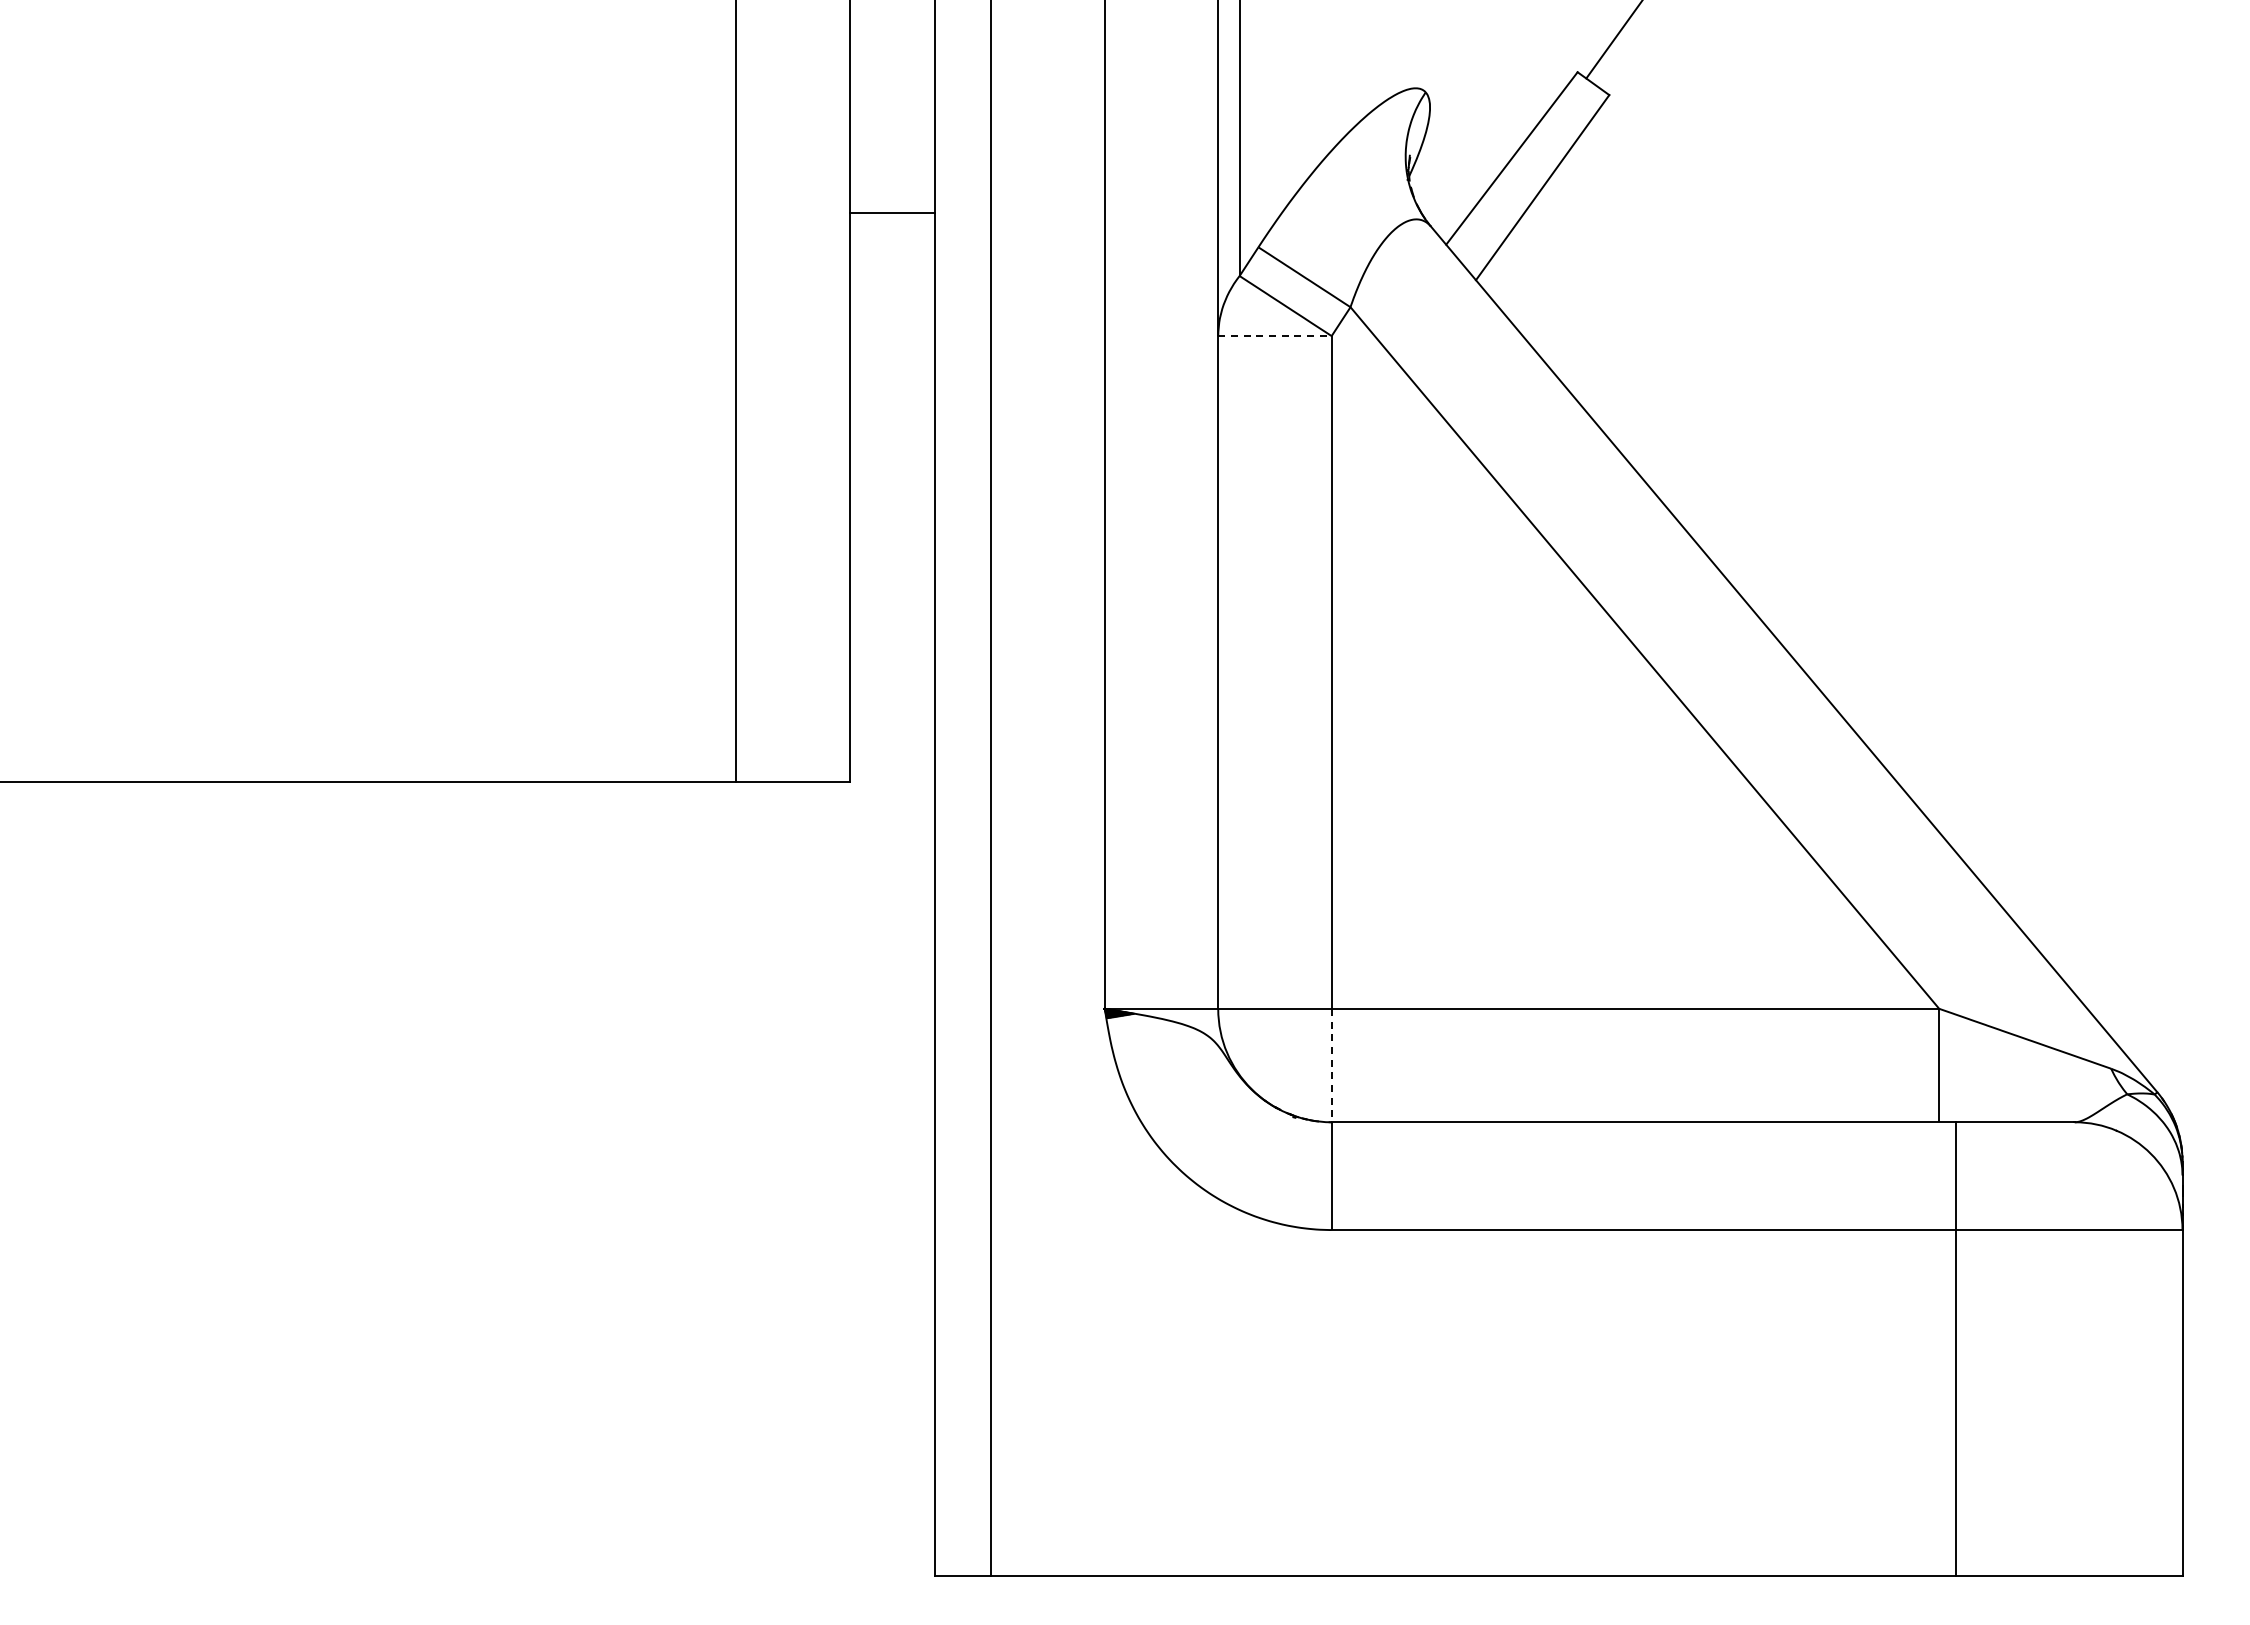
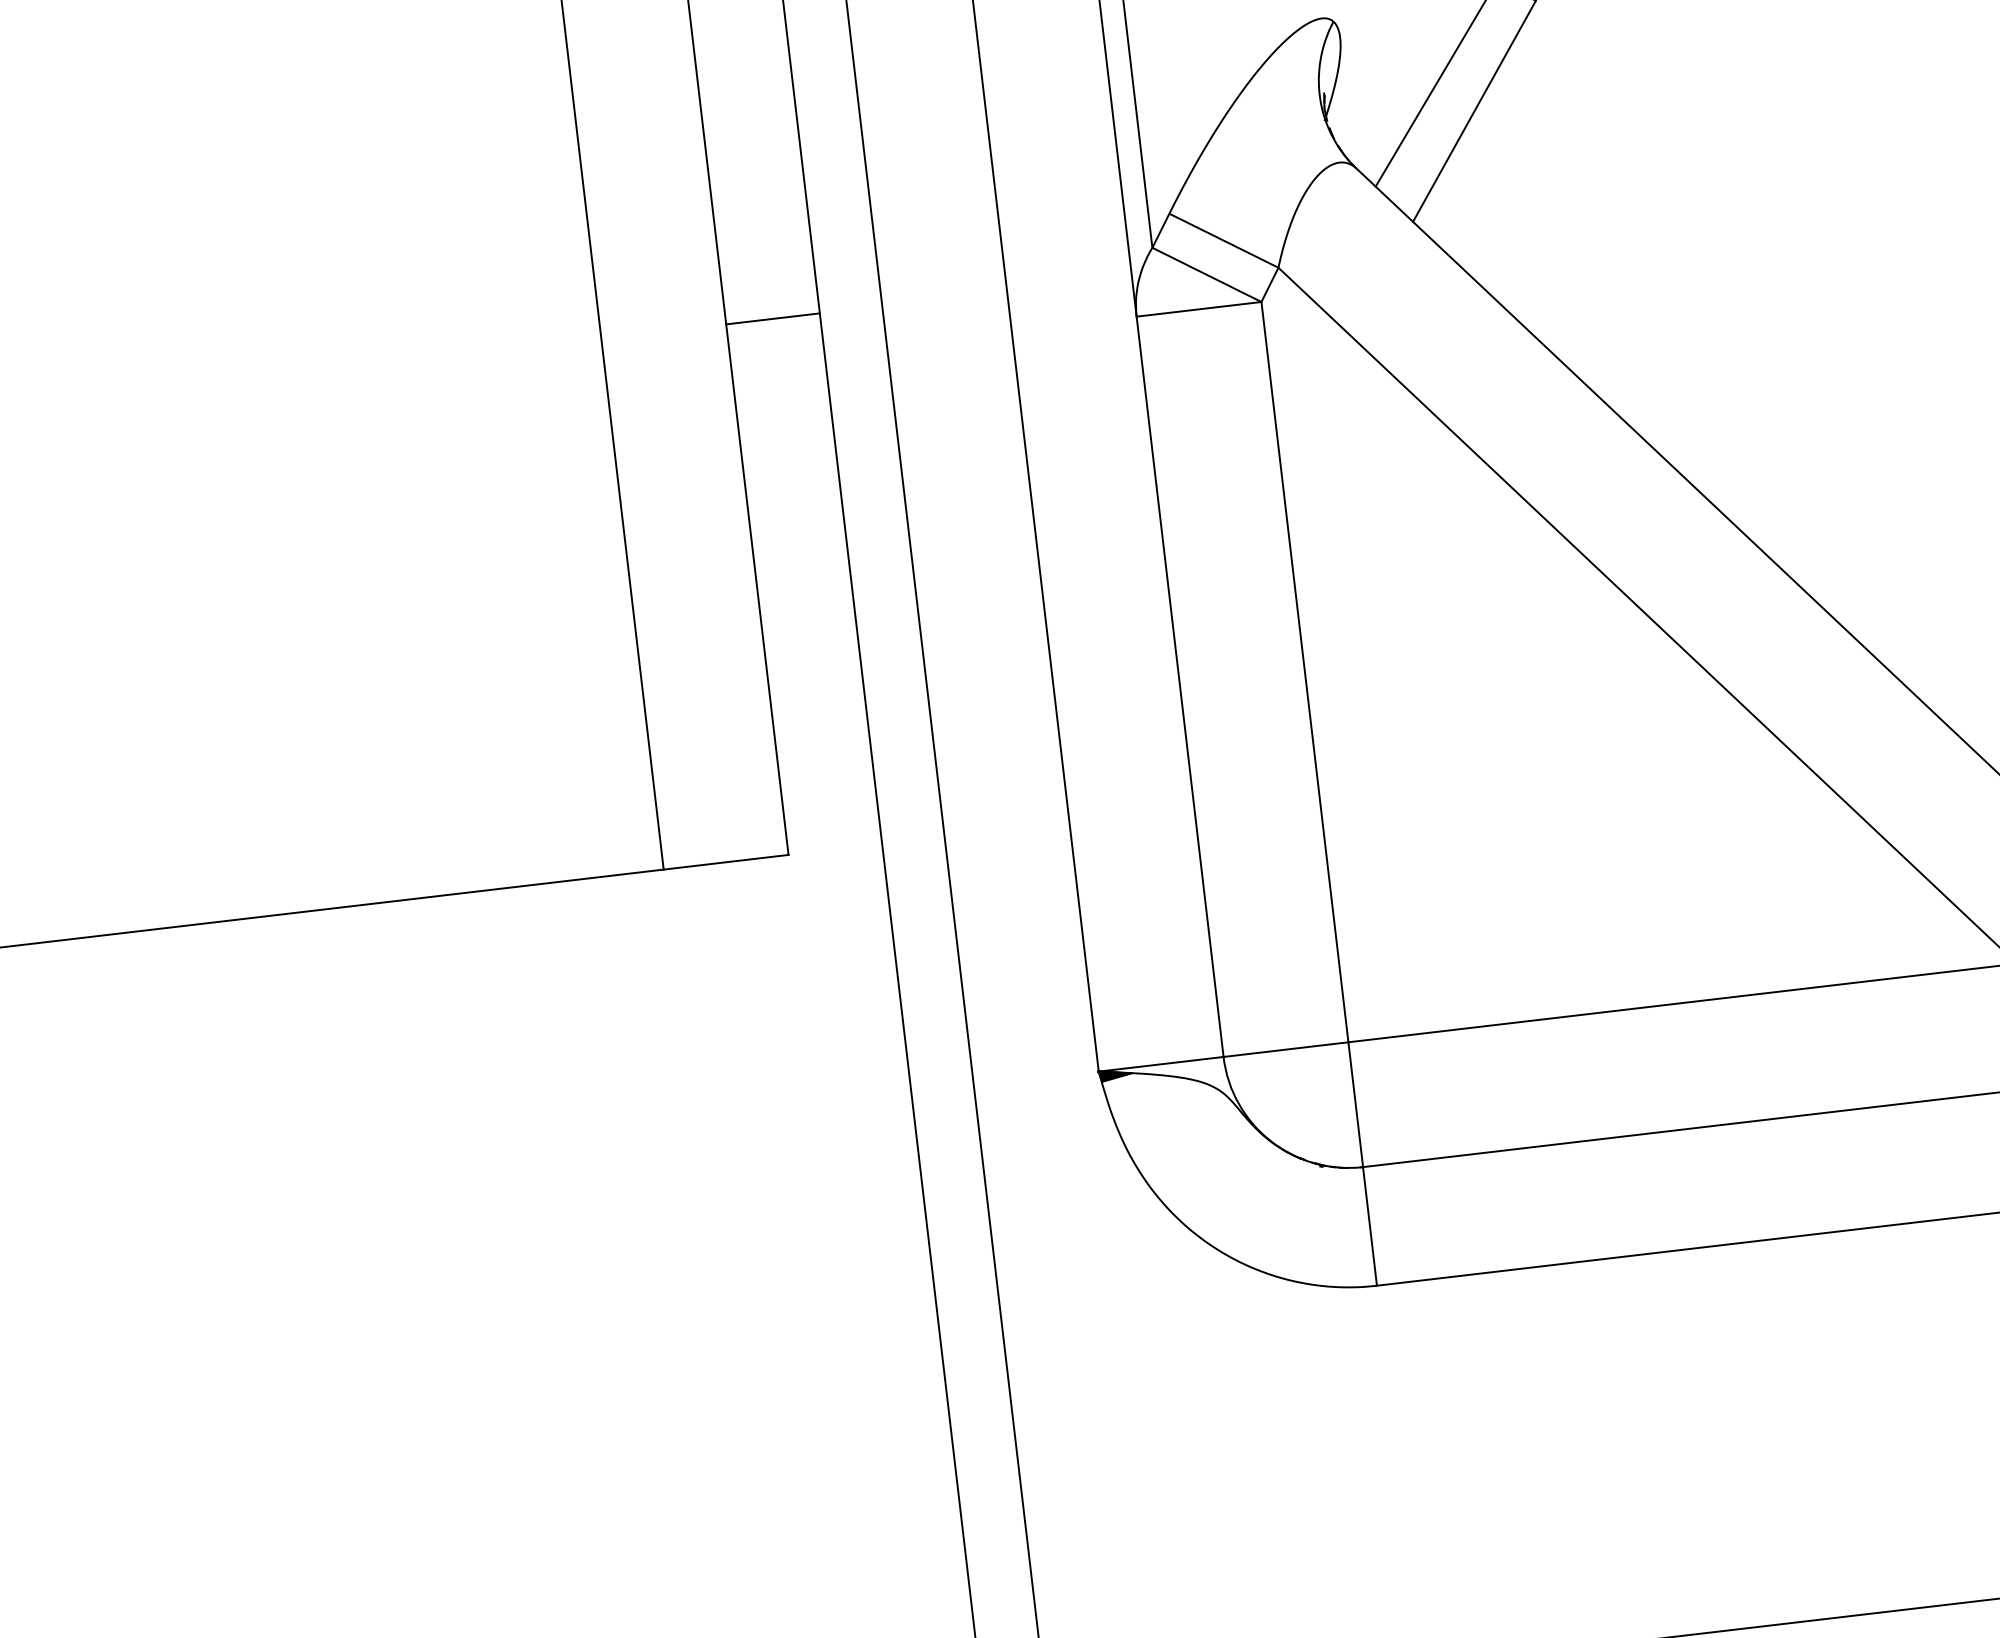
line: (891, 212) -> (772, 318), moved
line: (1274, 336) -> (1198, 309), dashed -> solid
line: (1331, 1065) -> (1355, 1104), dashed -> solid

